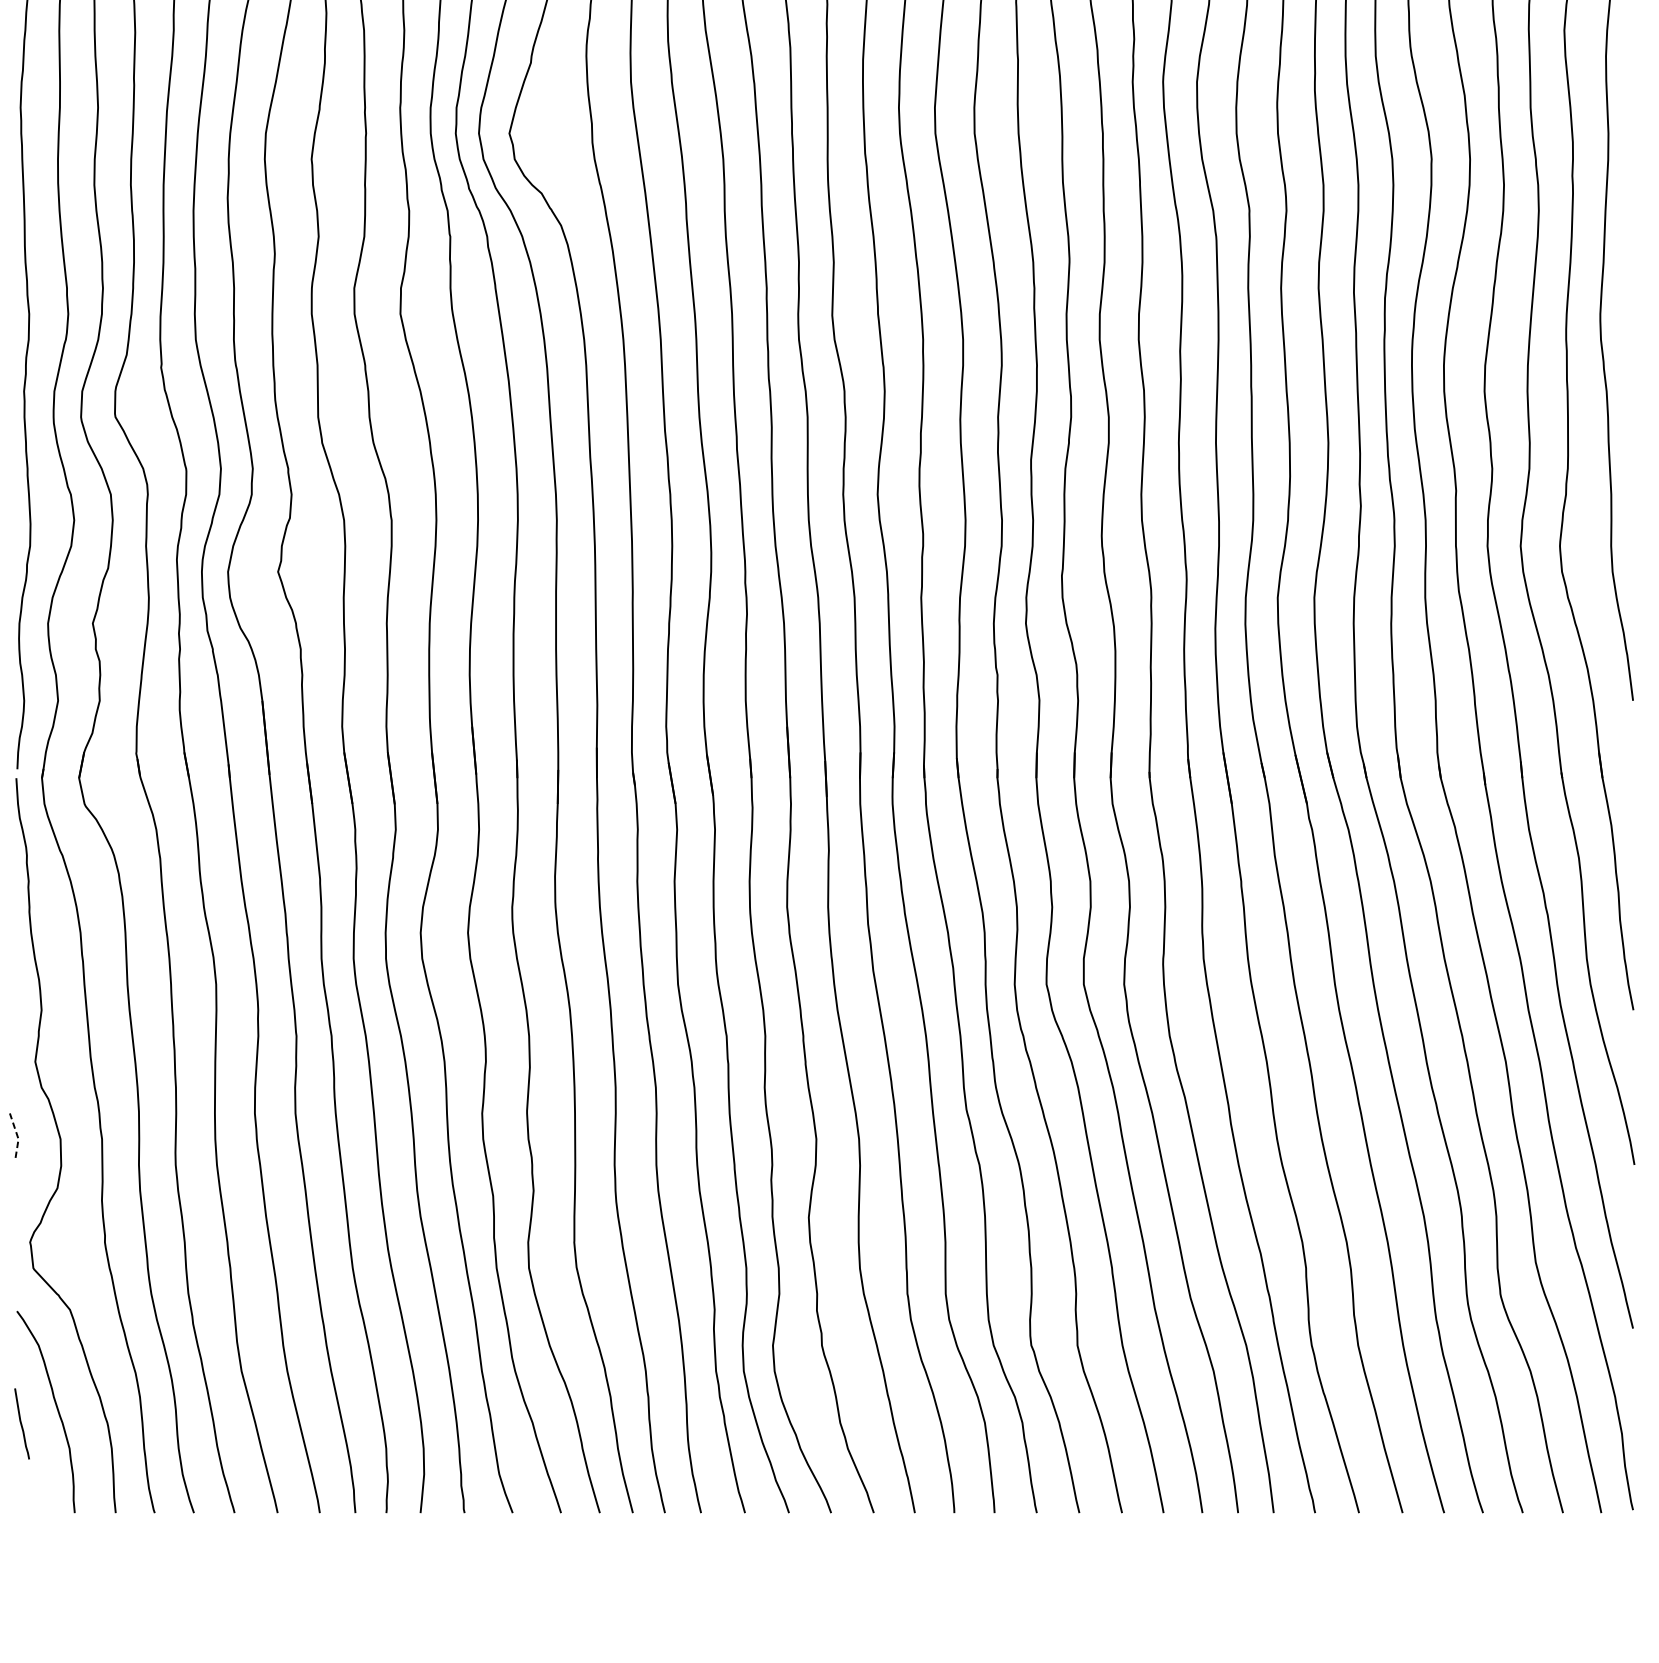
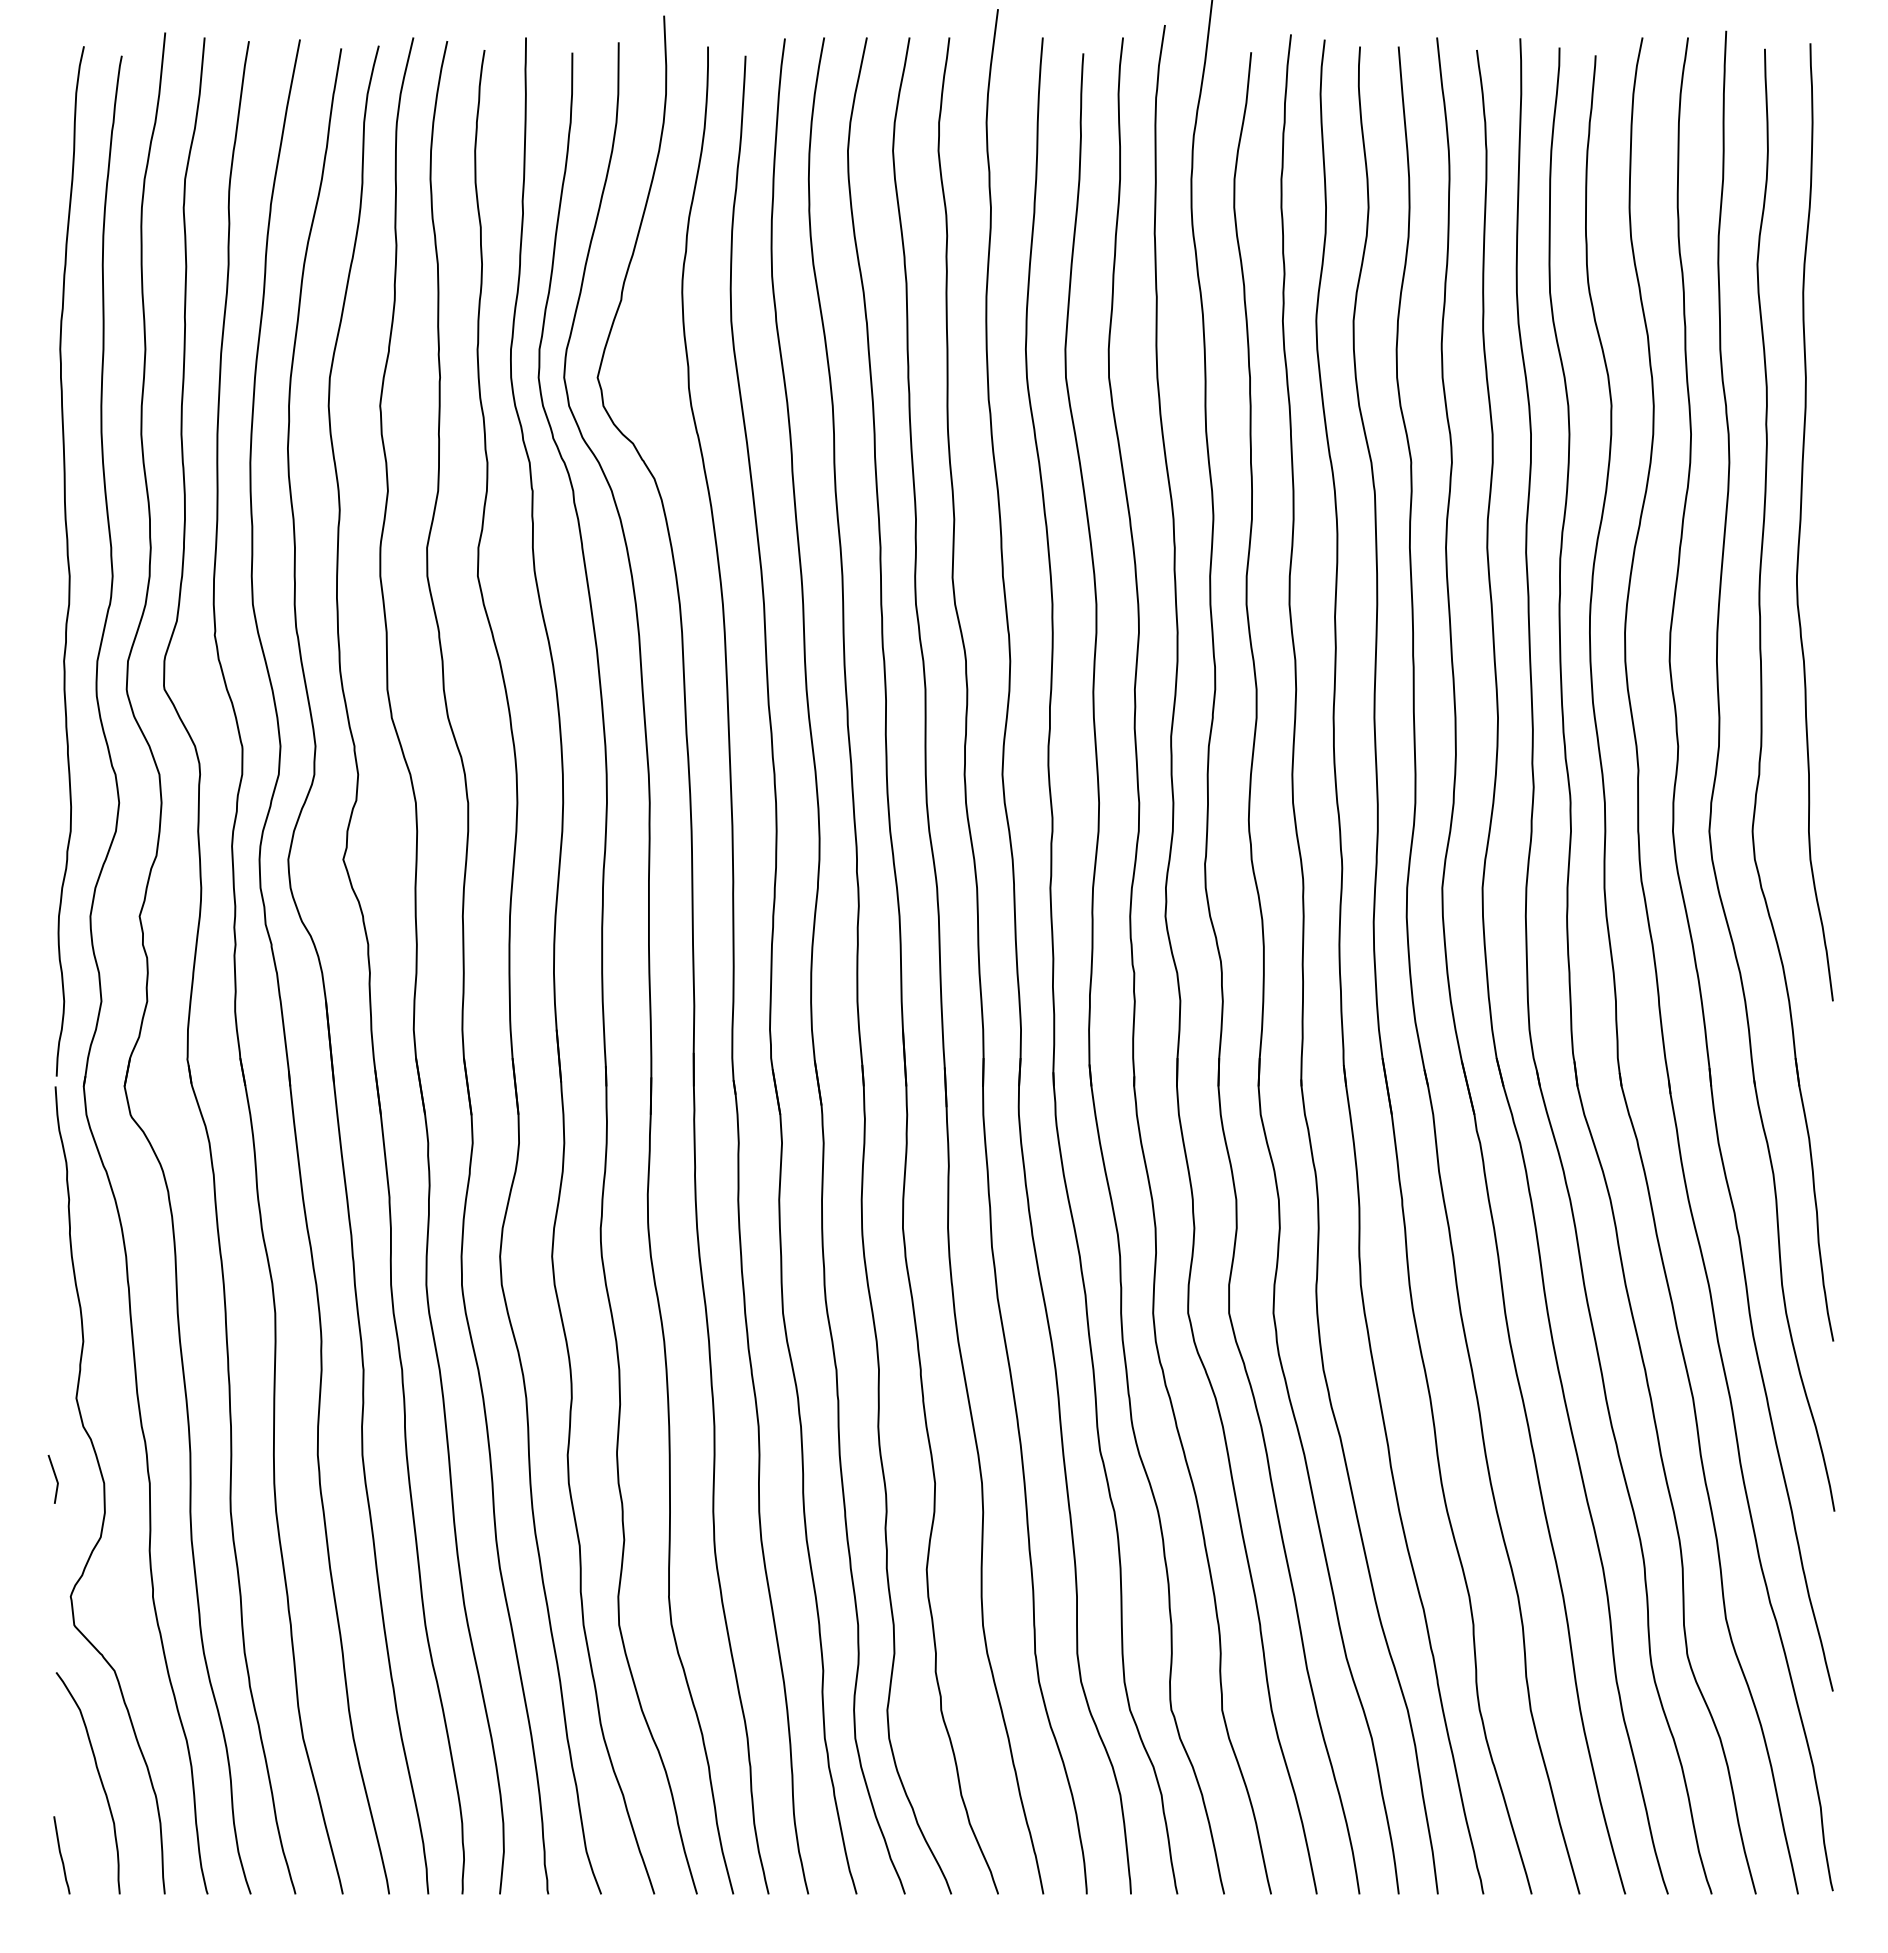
line: (17, 1135) -> (56, 1479), dashed -> solid
curve: (21, 1424) -> (61, 1855), moved

